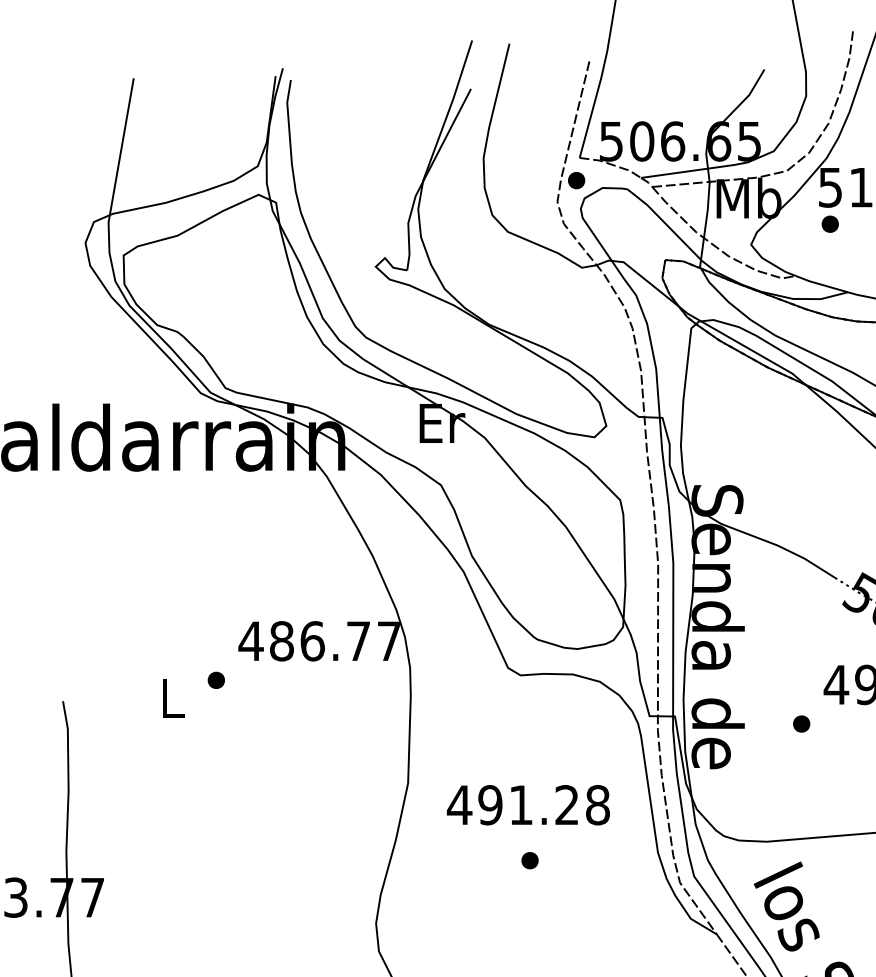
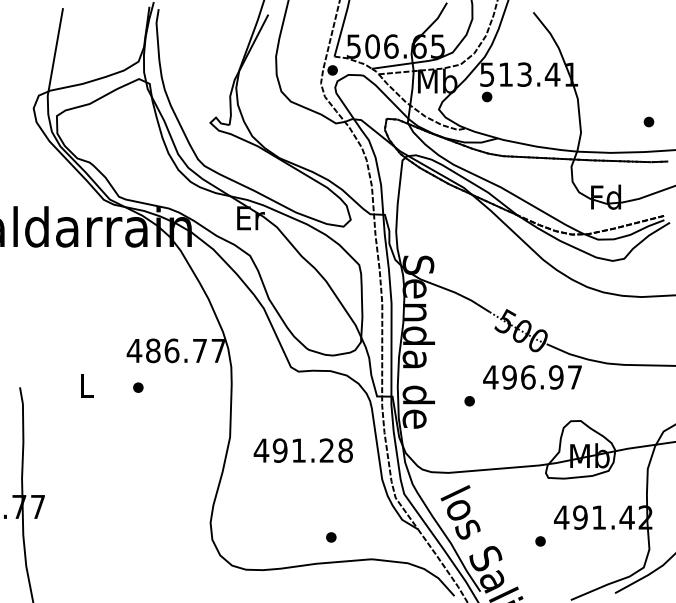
part: (216, 680) -> (138, 387), moved
part: (530, 860) -> (331, 537), moved

